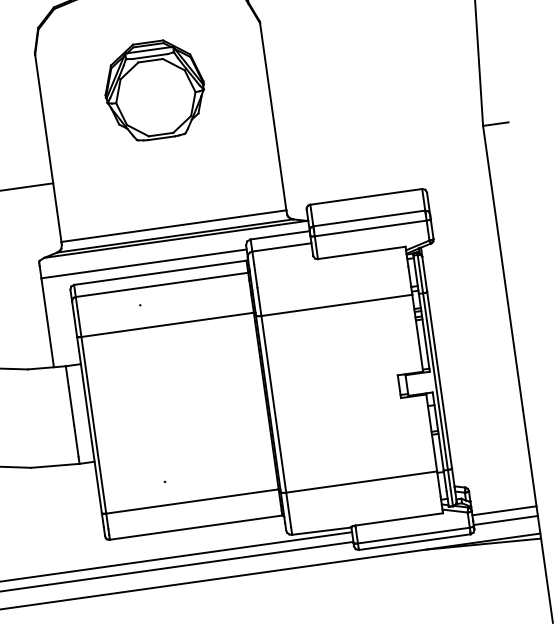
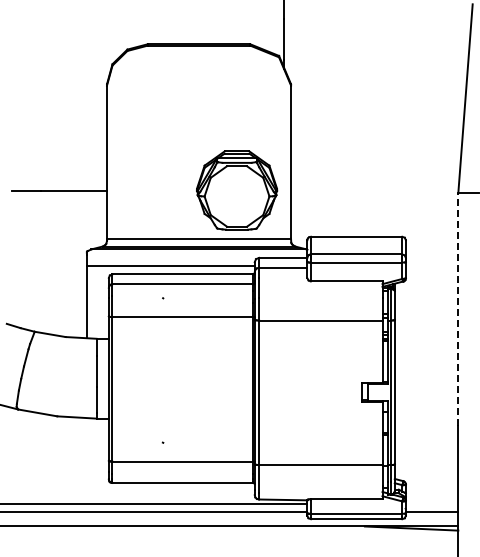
part: (155, 90) -> (237, 190), moved
line: (503, 267) -> (458, 308), solid -> dashed
line: (503, 511) -> (431, 504), removed

